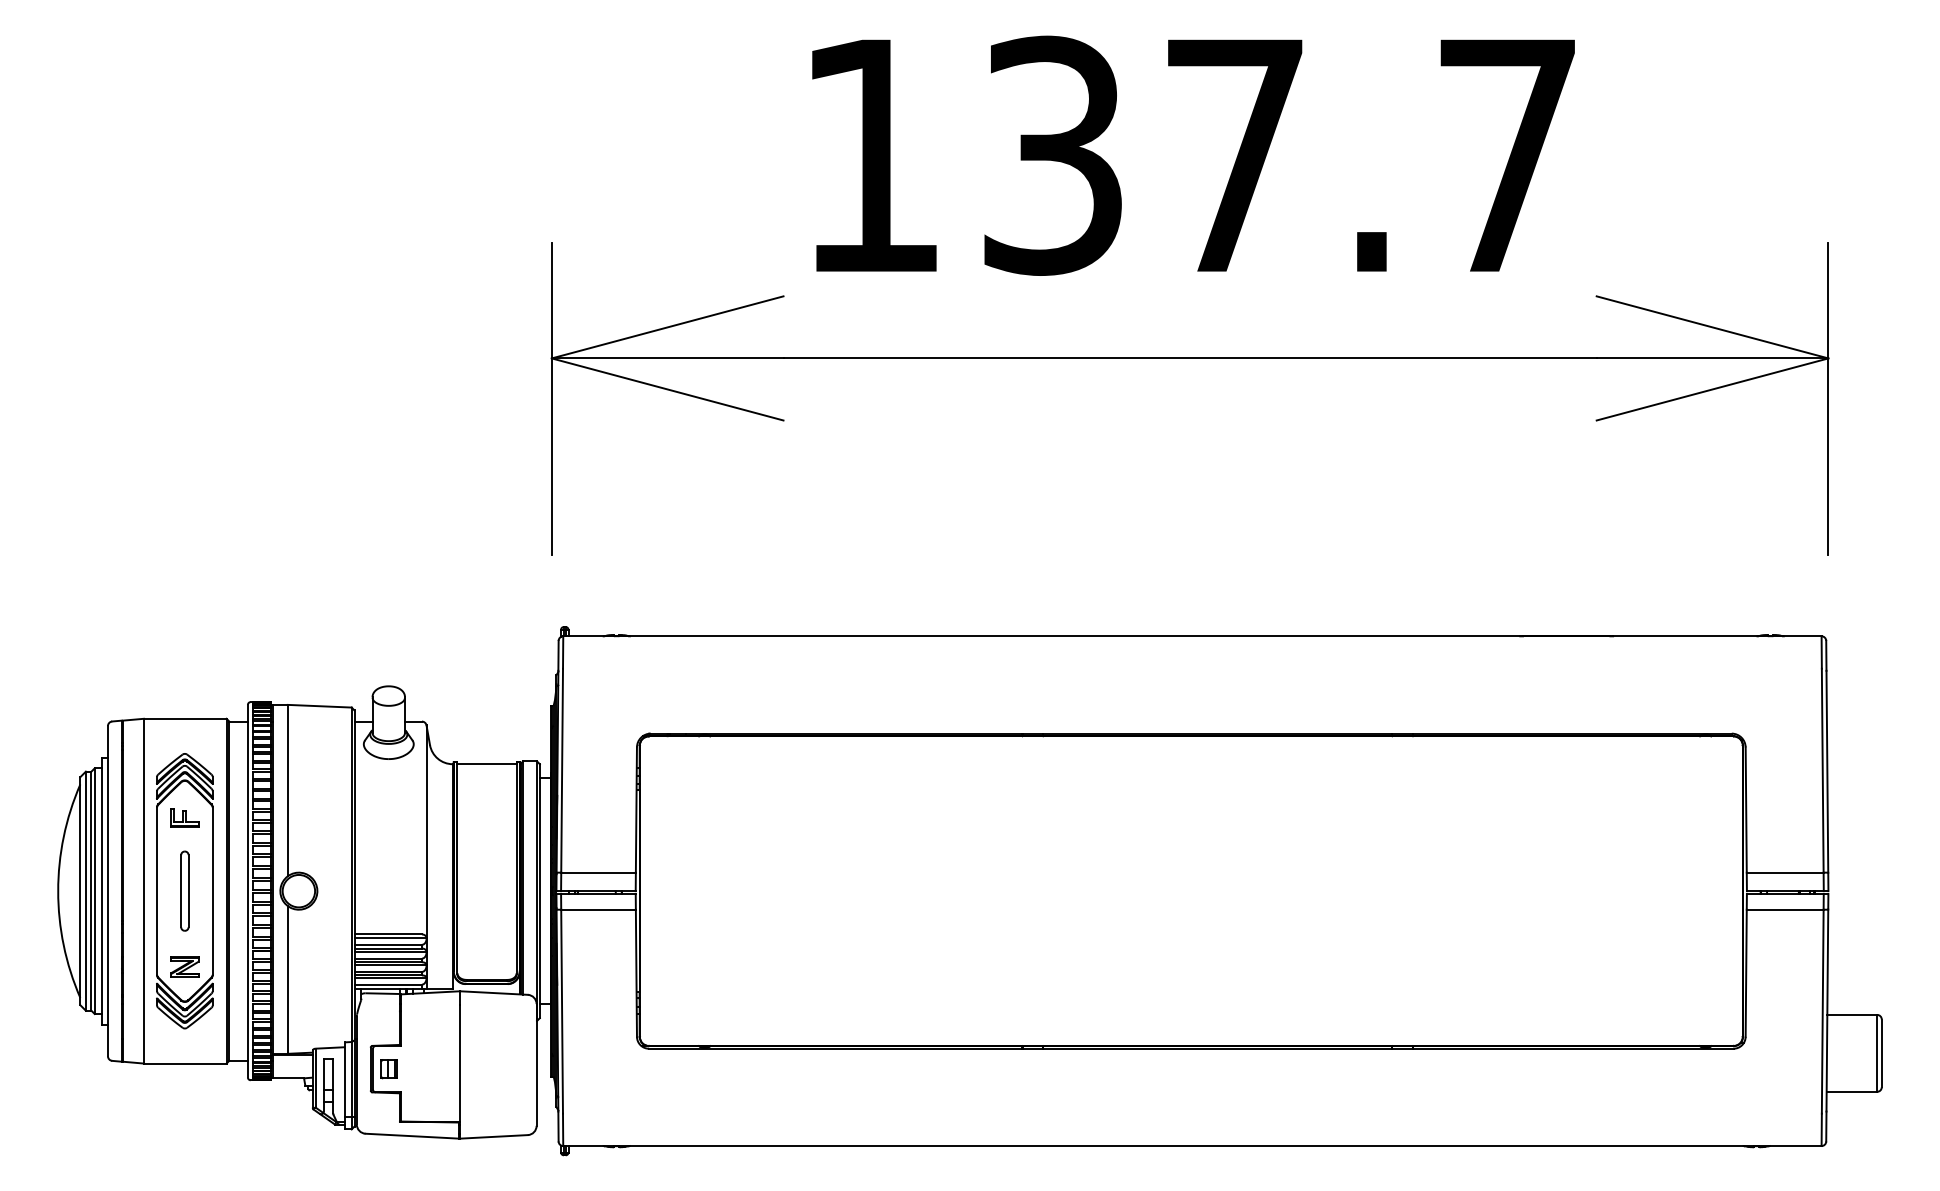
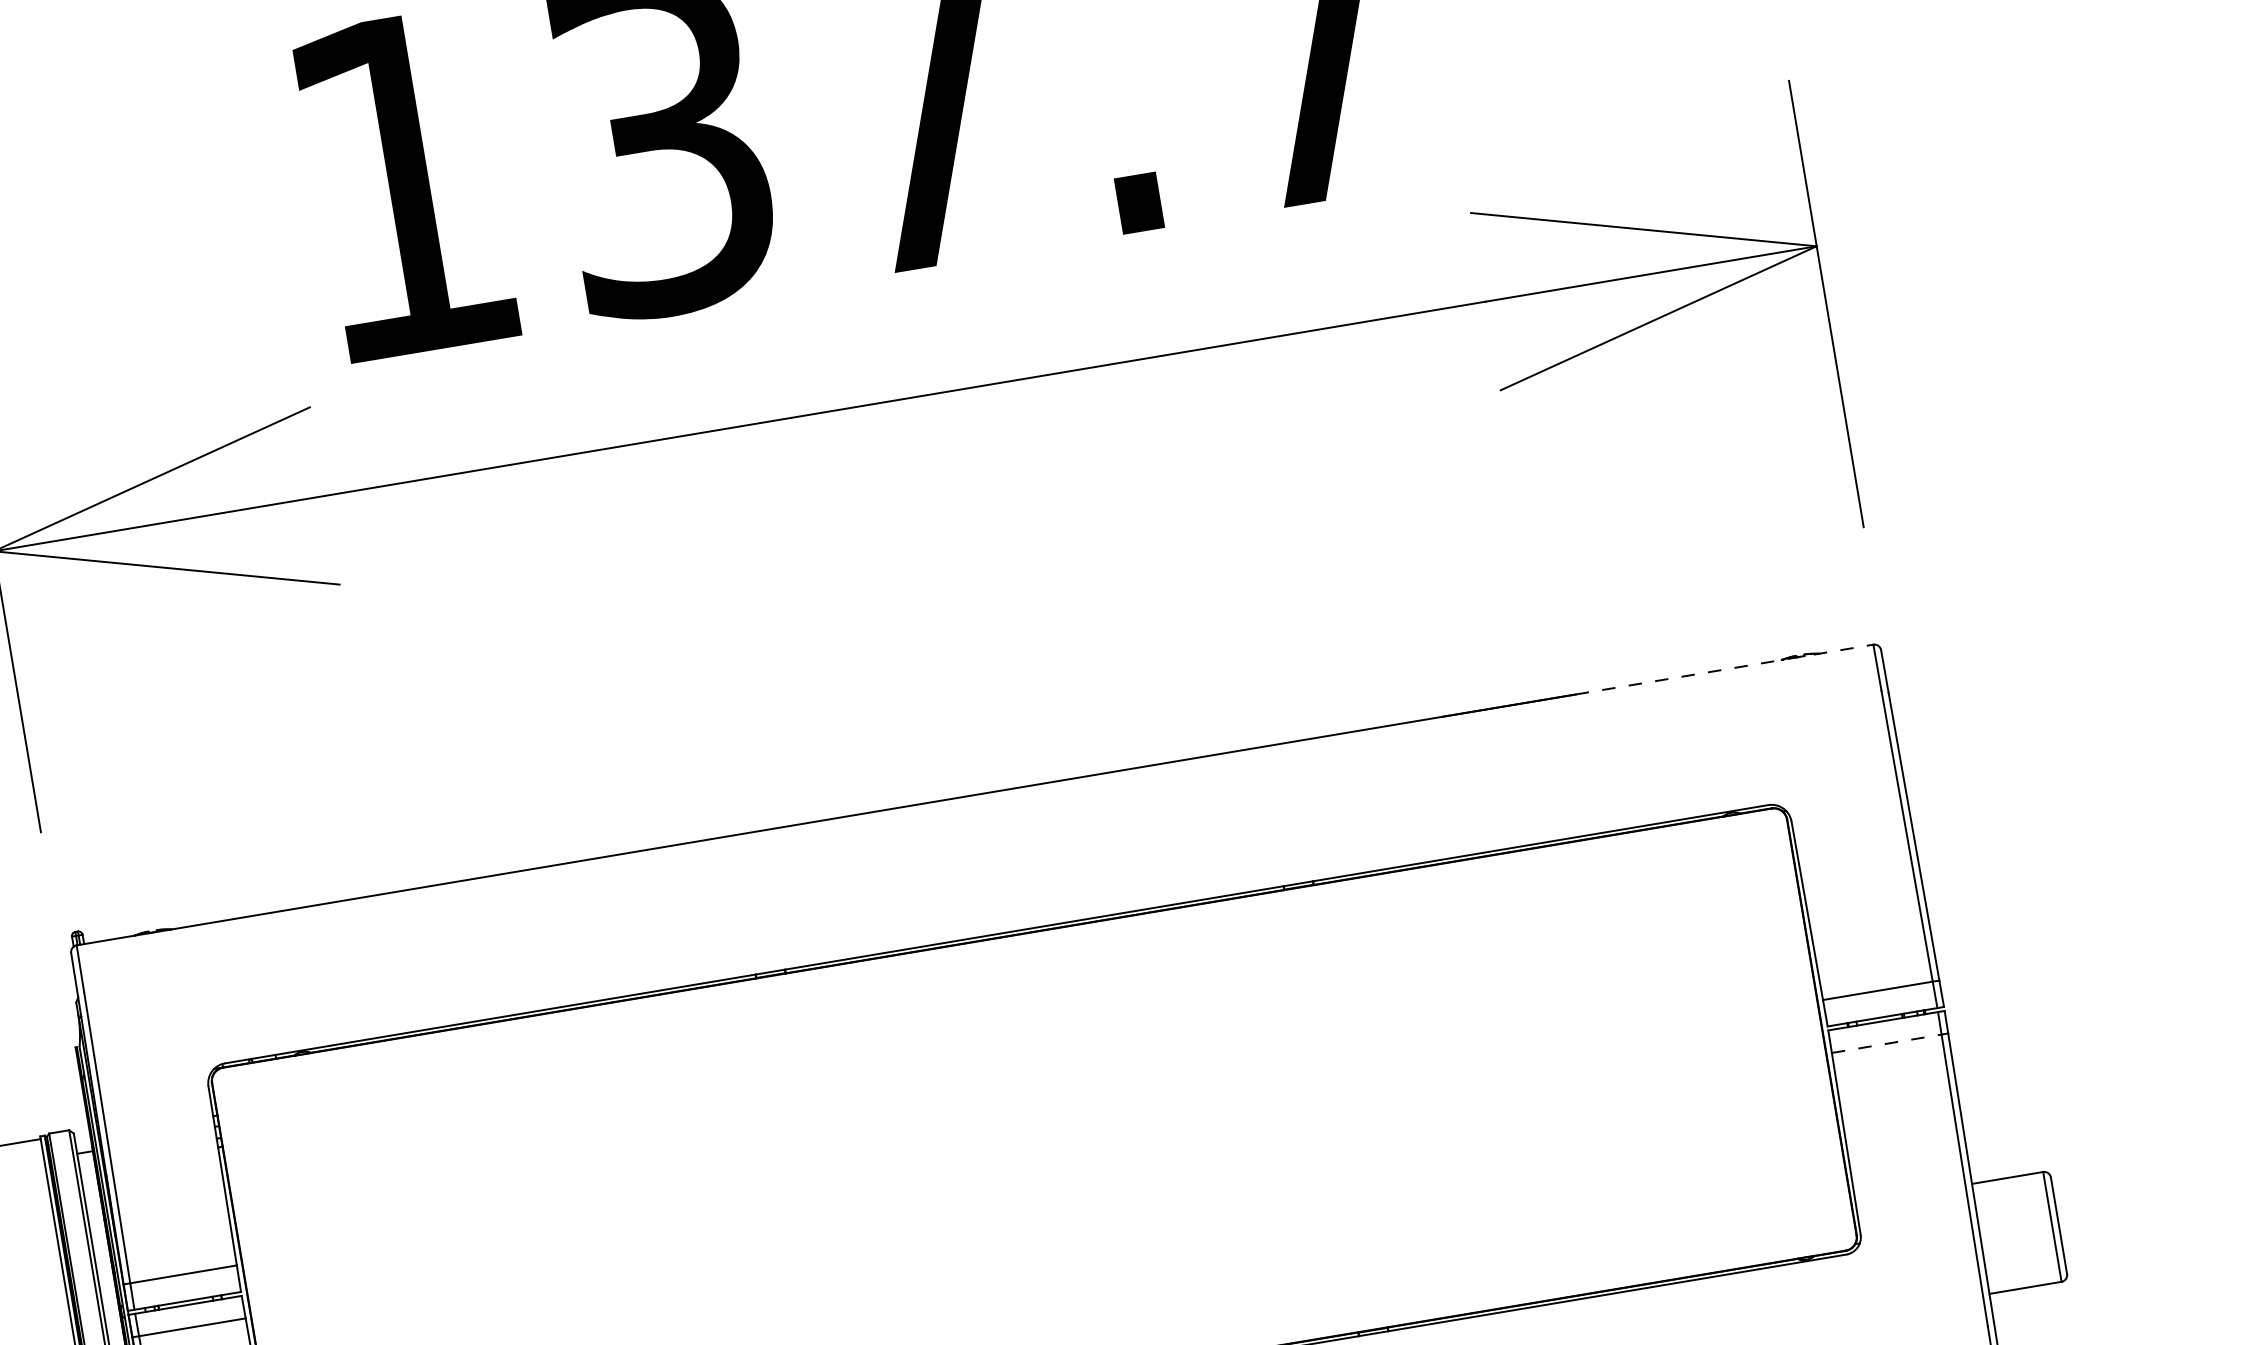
line: (1717, 636) -> (1724, 669), solid -> dashed
line: (1785, 909) -> (1887, 1043), solid -> dashed

